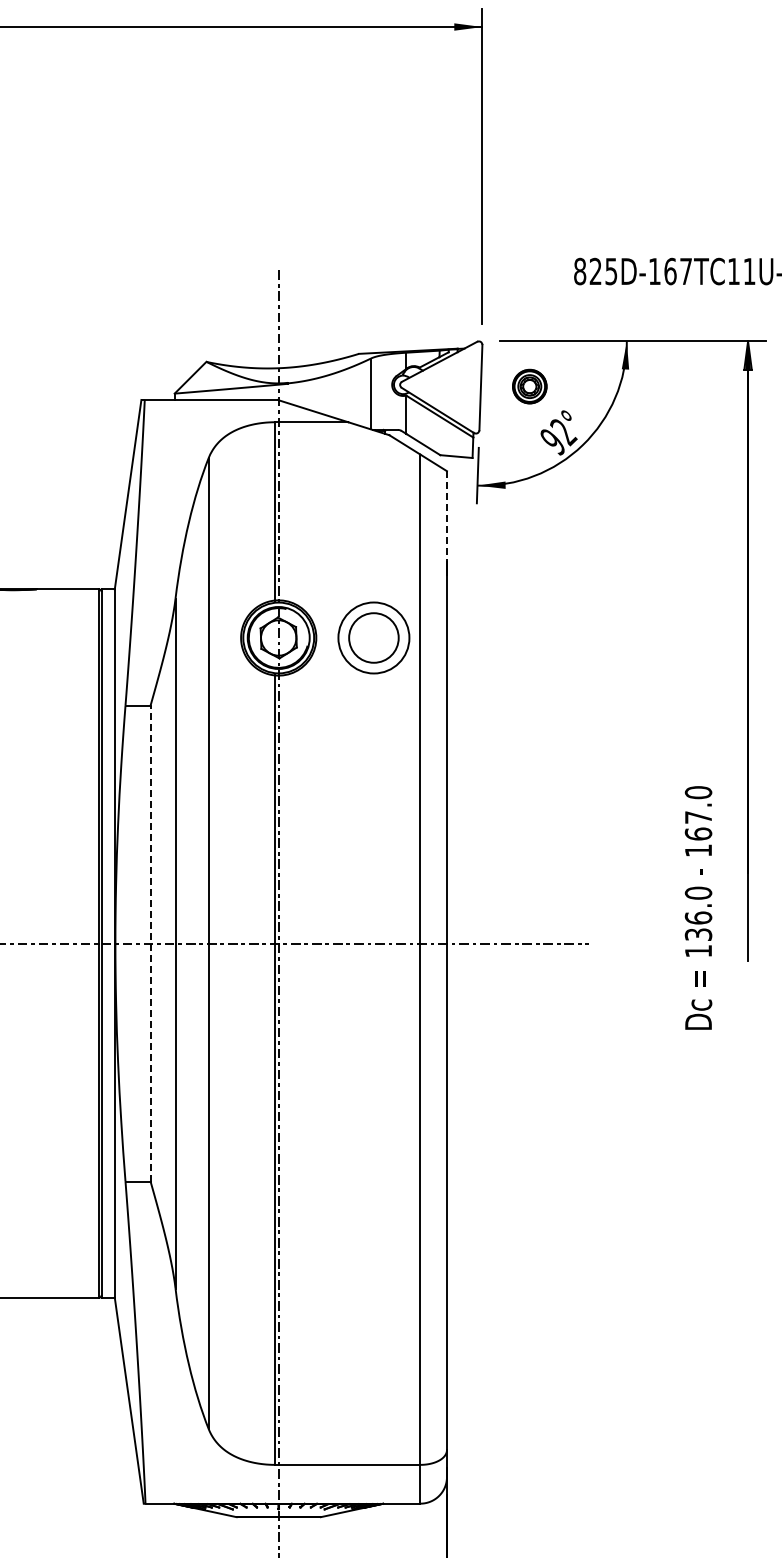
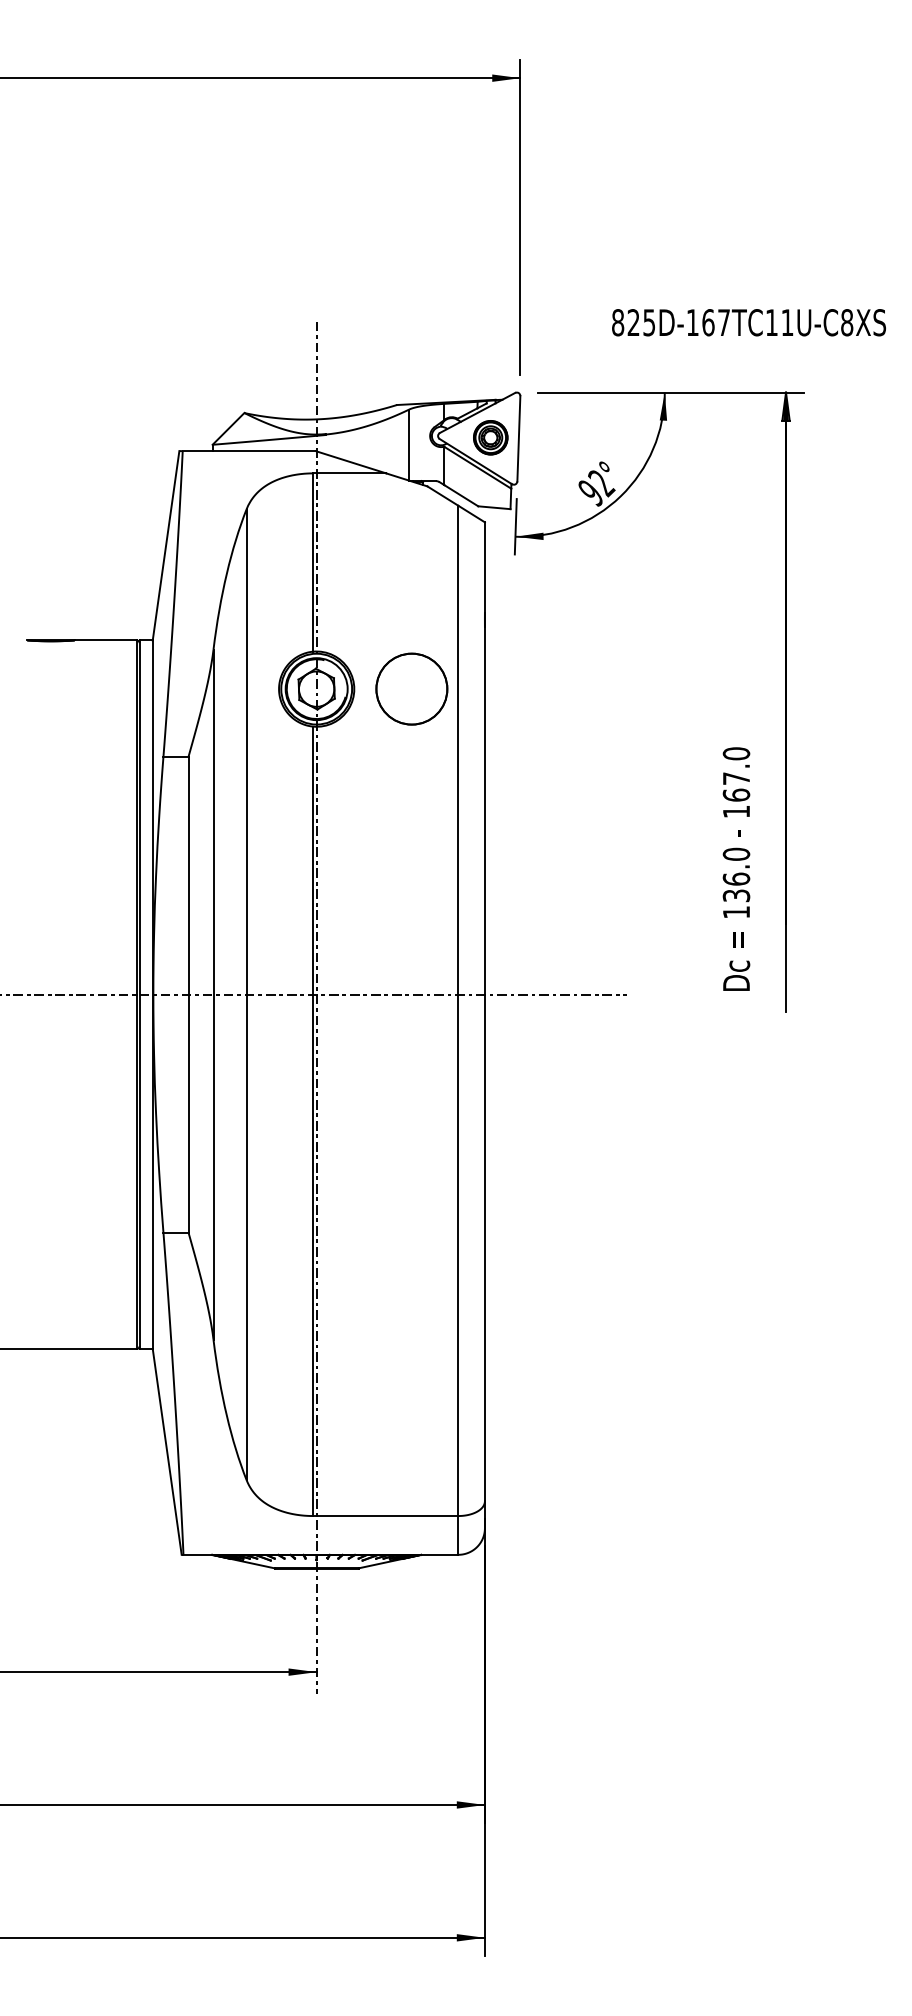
part: (529, 386) -> (490, 437), moved
line: (446, 517) -> (484, 568), dashed -> solid
circle: (373, 637) -> (411, 688), size x1.43
text: (698, 907) -> (736, 868), moved
line: (150, 943) -> (188, 994), dashed -> solid

